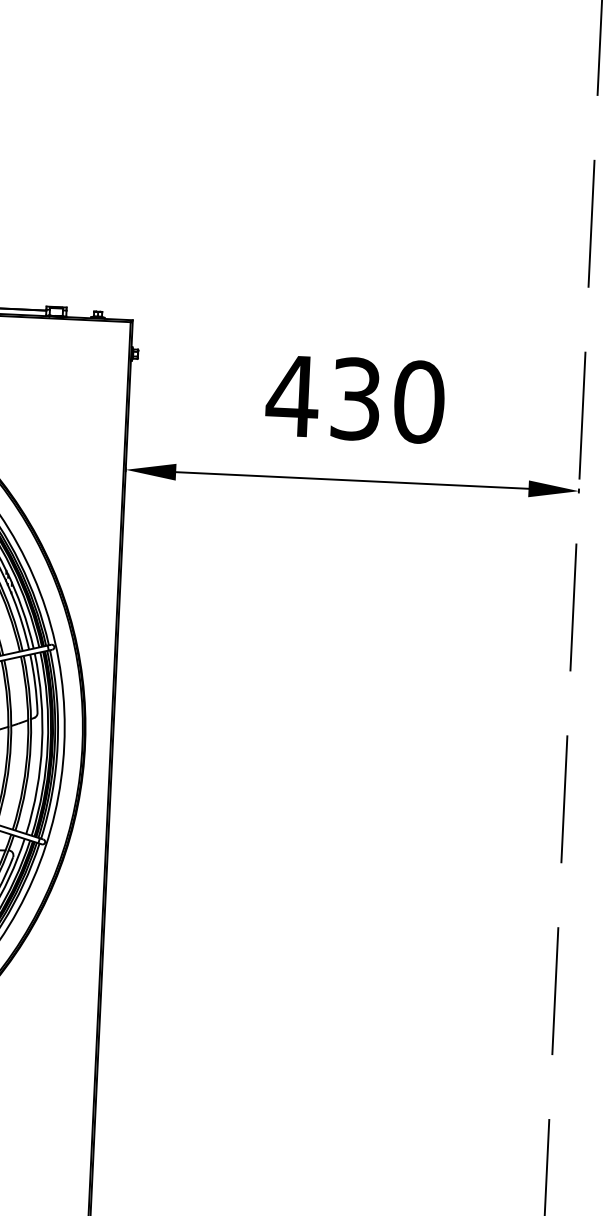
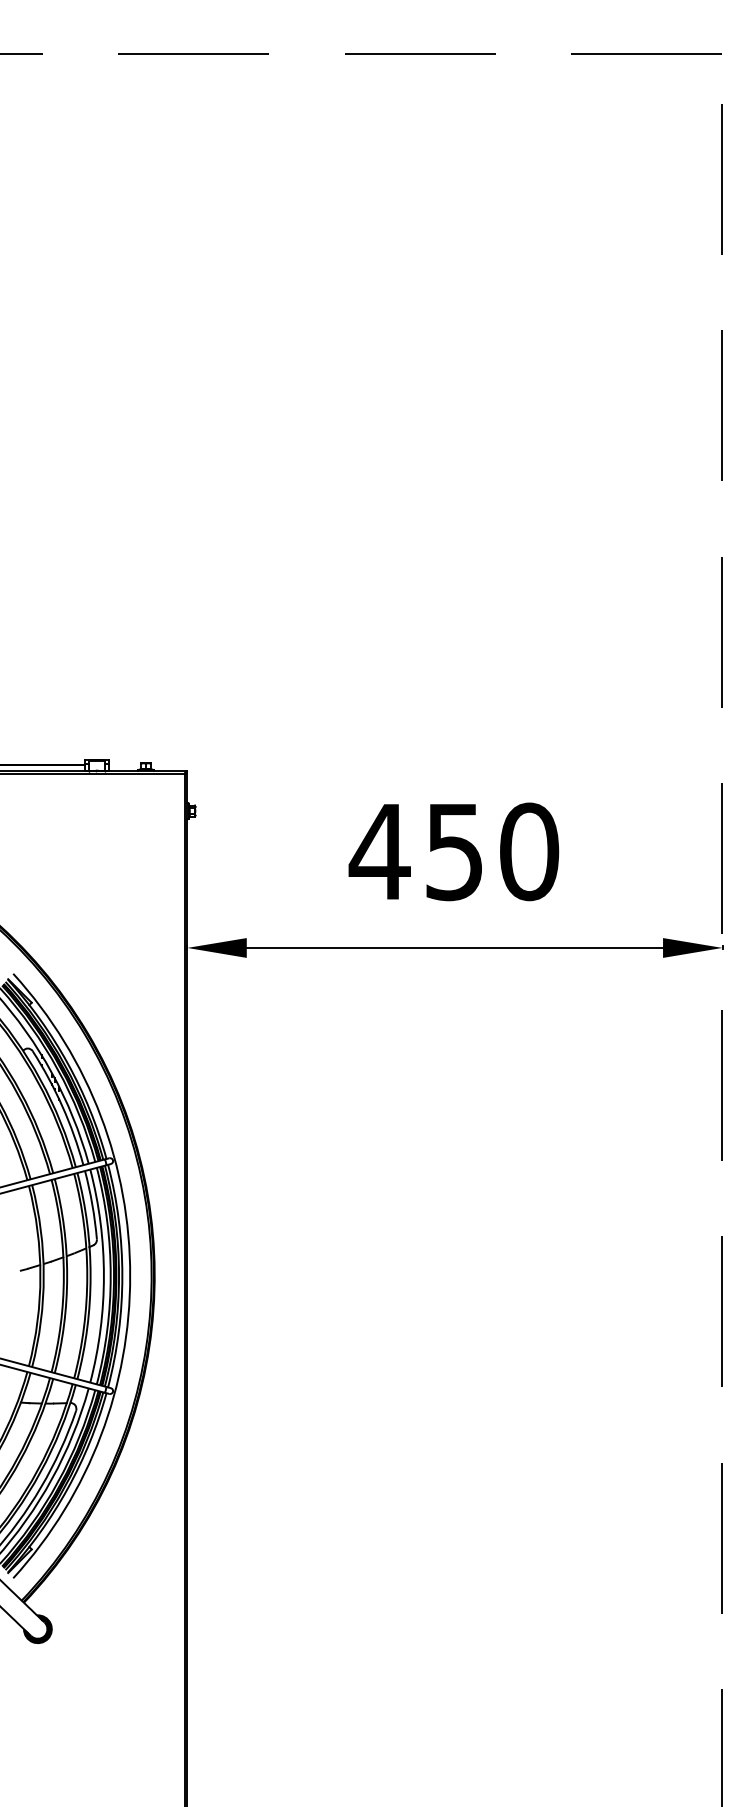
text: (355, 398) -> (454, 851), 430 -> 450

